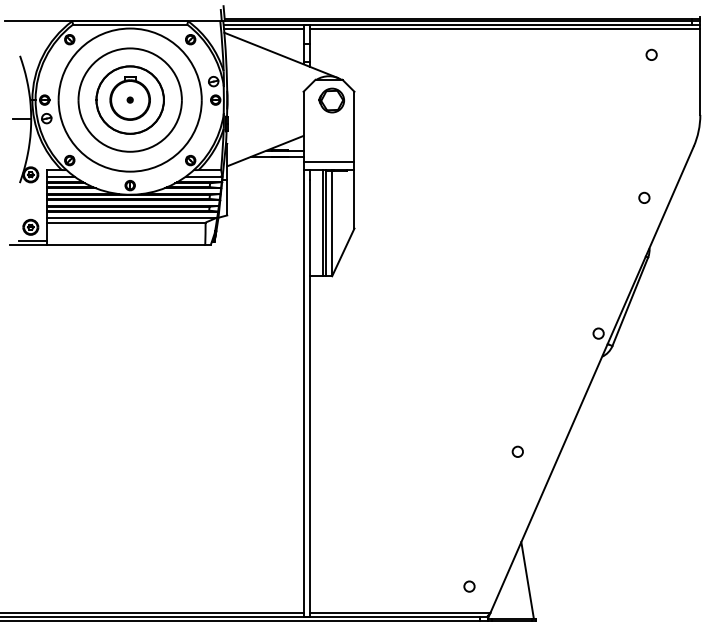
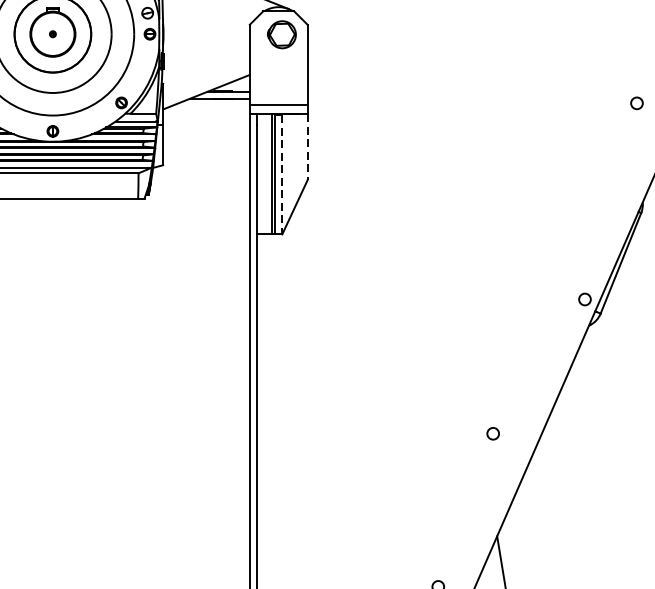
circle: (644, 197) -> (637, 102), moved
line: (354, 200) -> (307, 148), solid -> dashed
line: (332, 224) -> (282, 175), solid -> dashed

